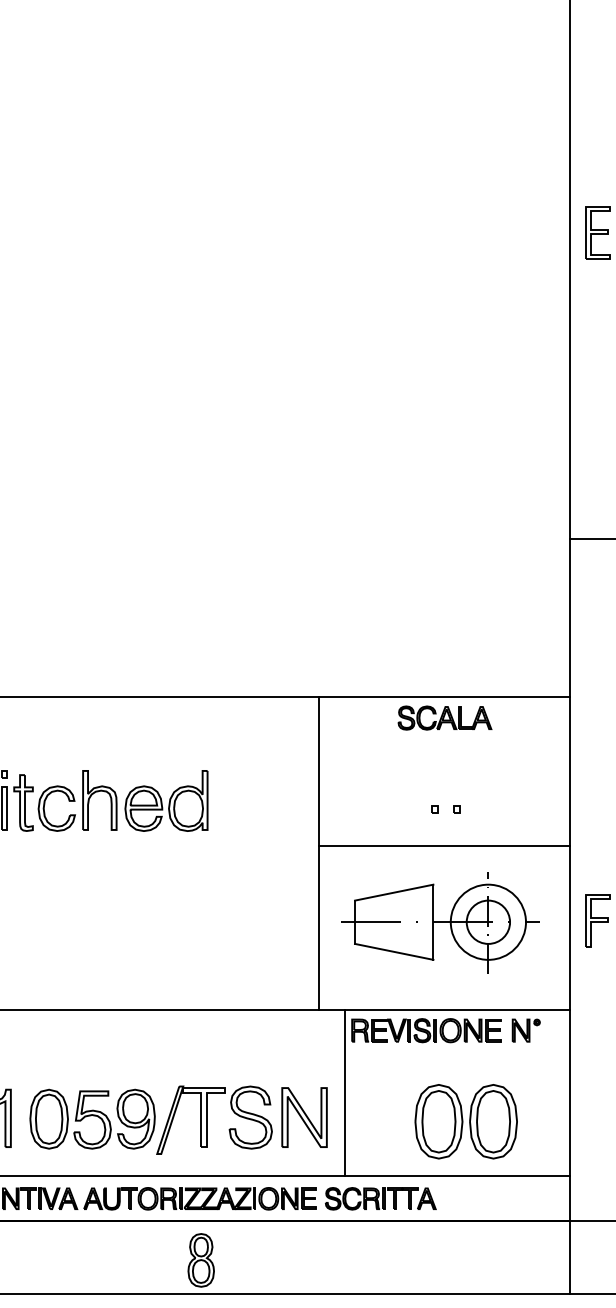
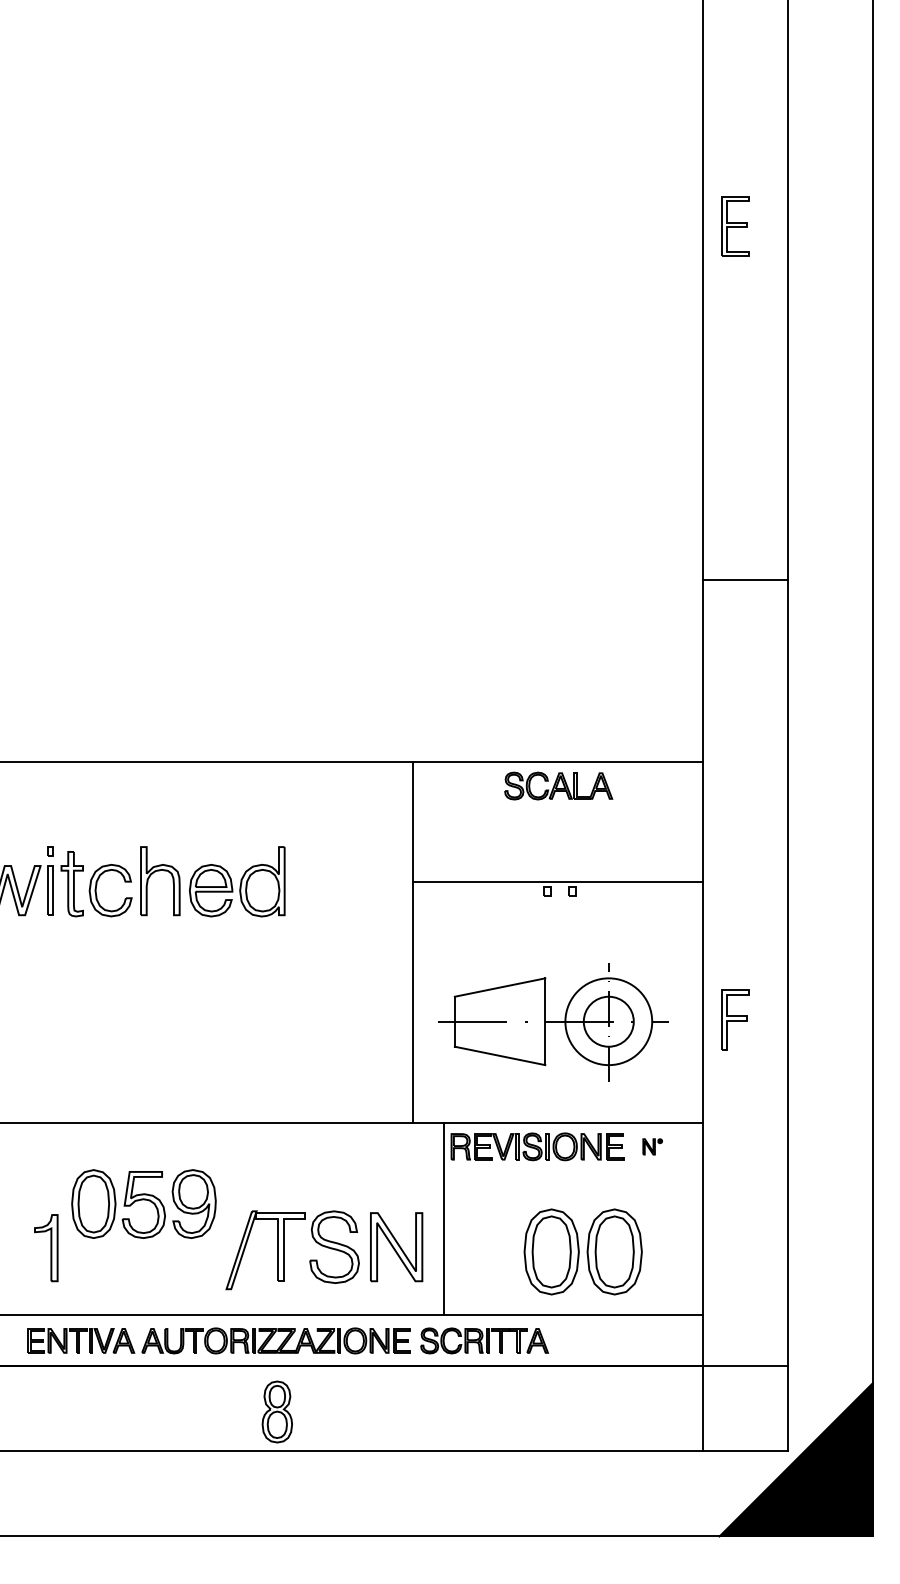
line: (443, 845) -> (557, 881), moved
part: (526, 1030) -> (652, 1146), size x0.6
part: (92, 1118) -> (143, 1203), moved

